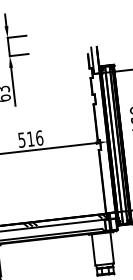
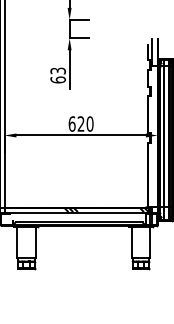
text: (30, 138) -> (80, 123), 516 -> 620

